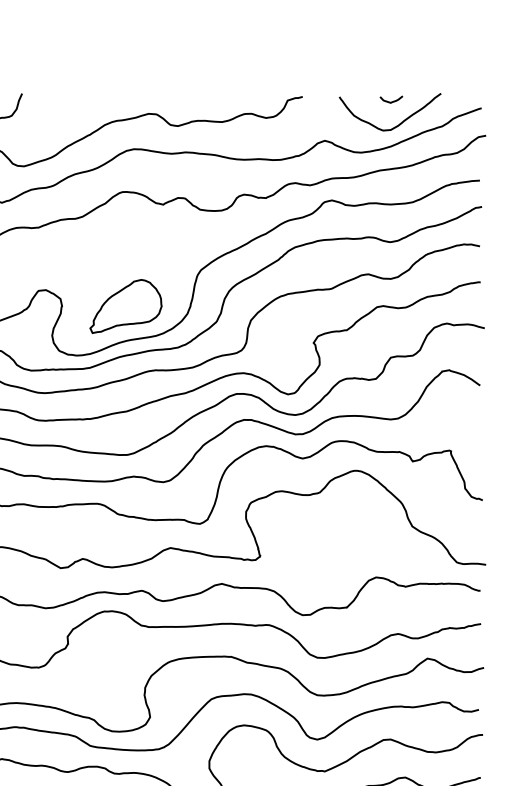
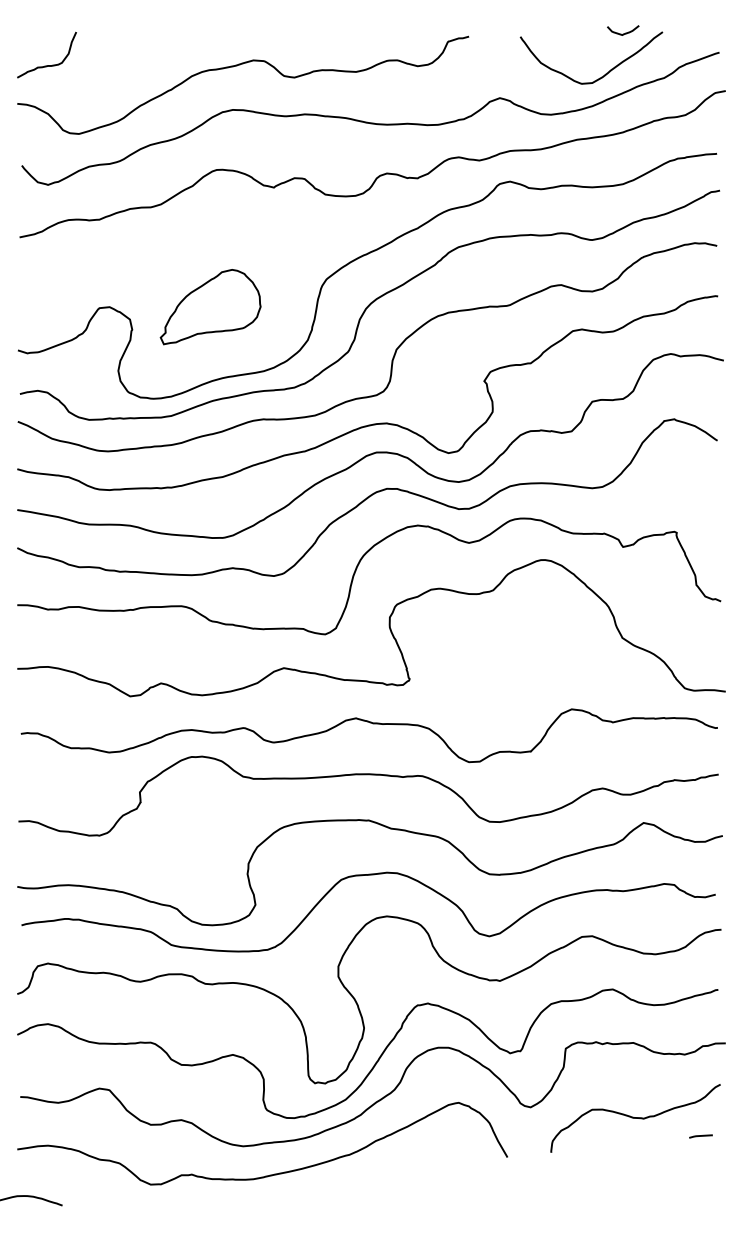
curve: (393, 101) -> (625, 32), moved
part: (125, 306) -> (210, 307), moved

